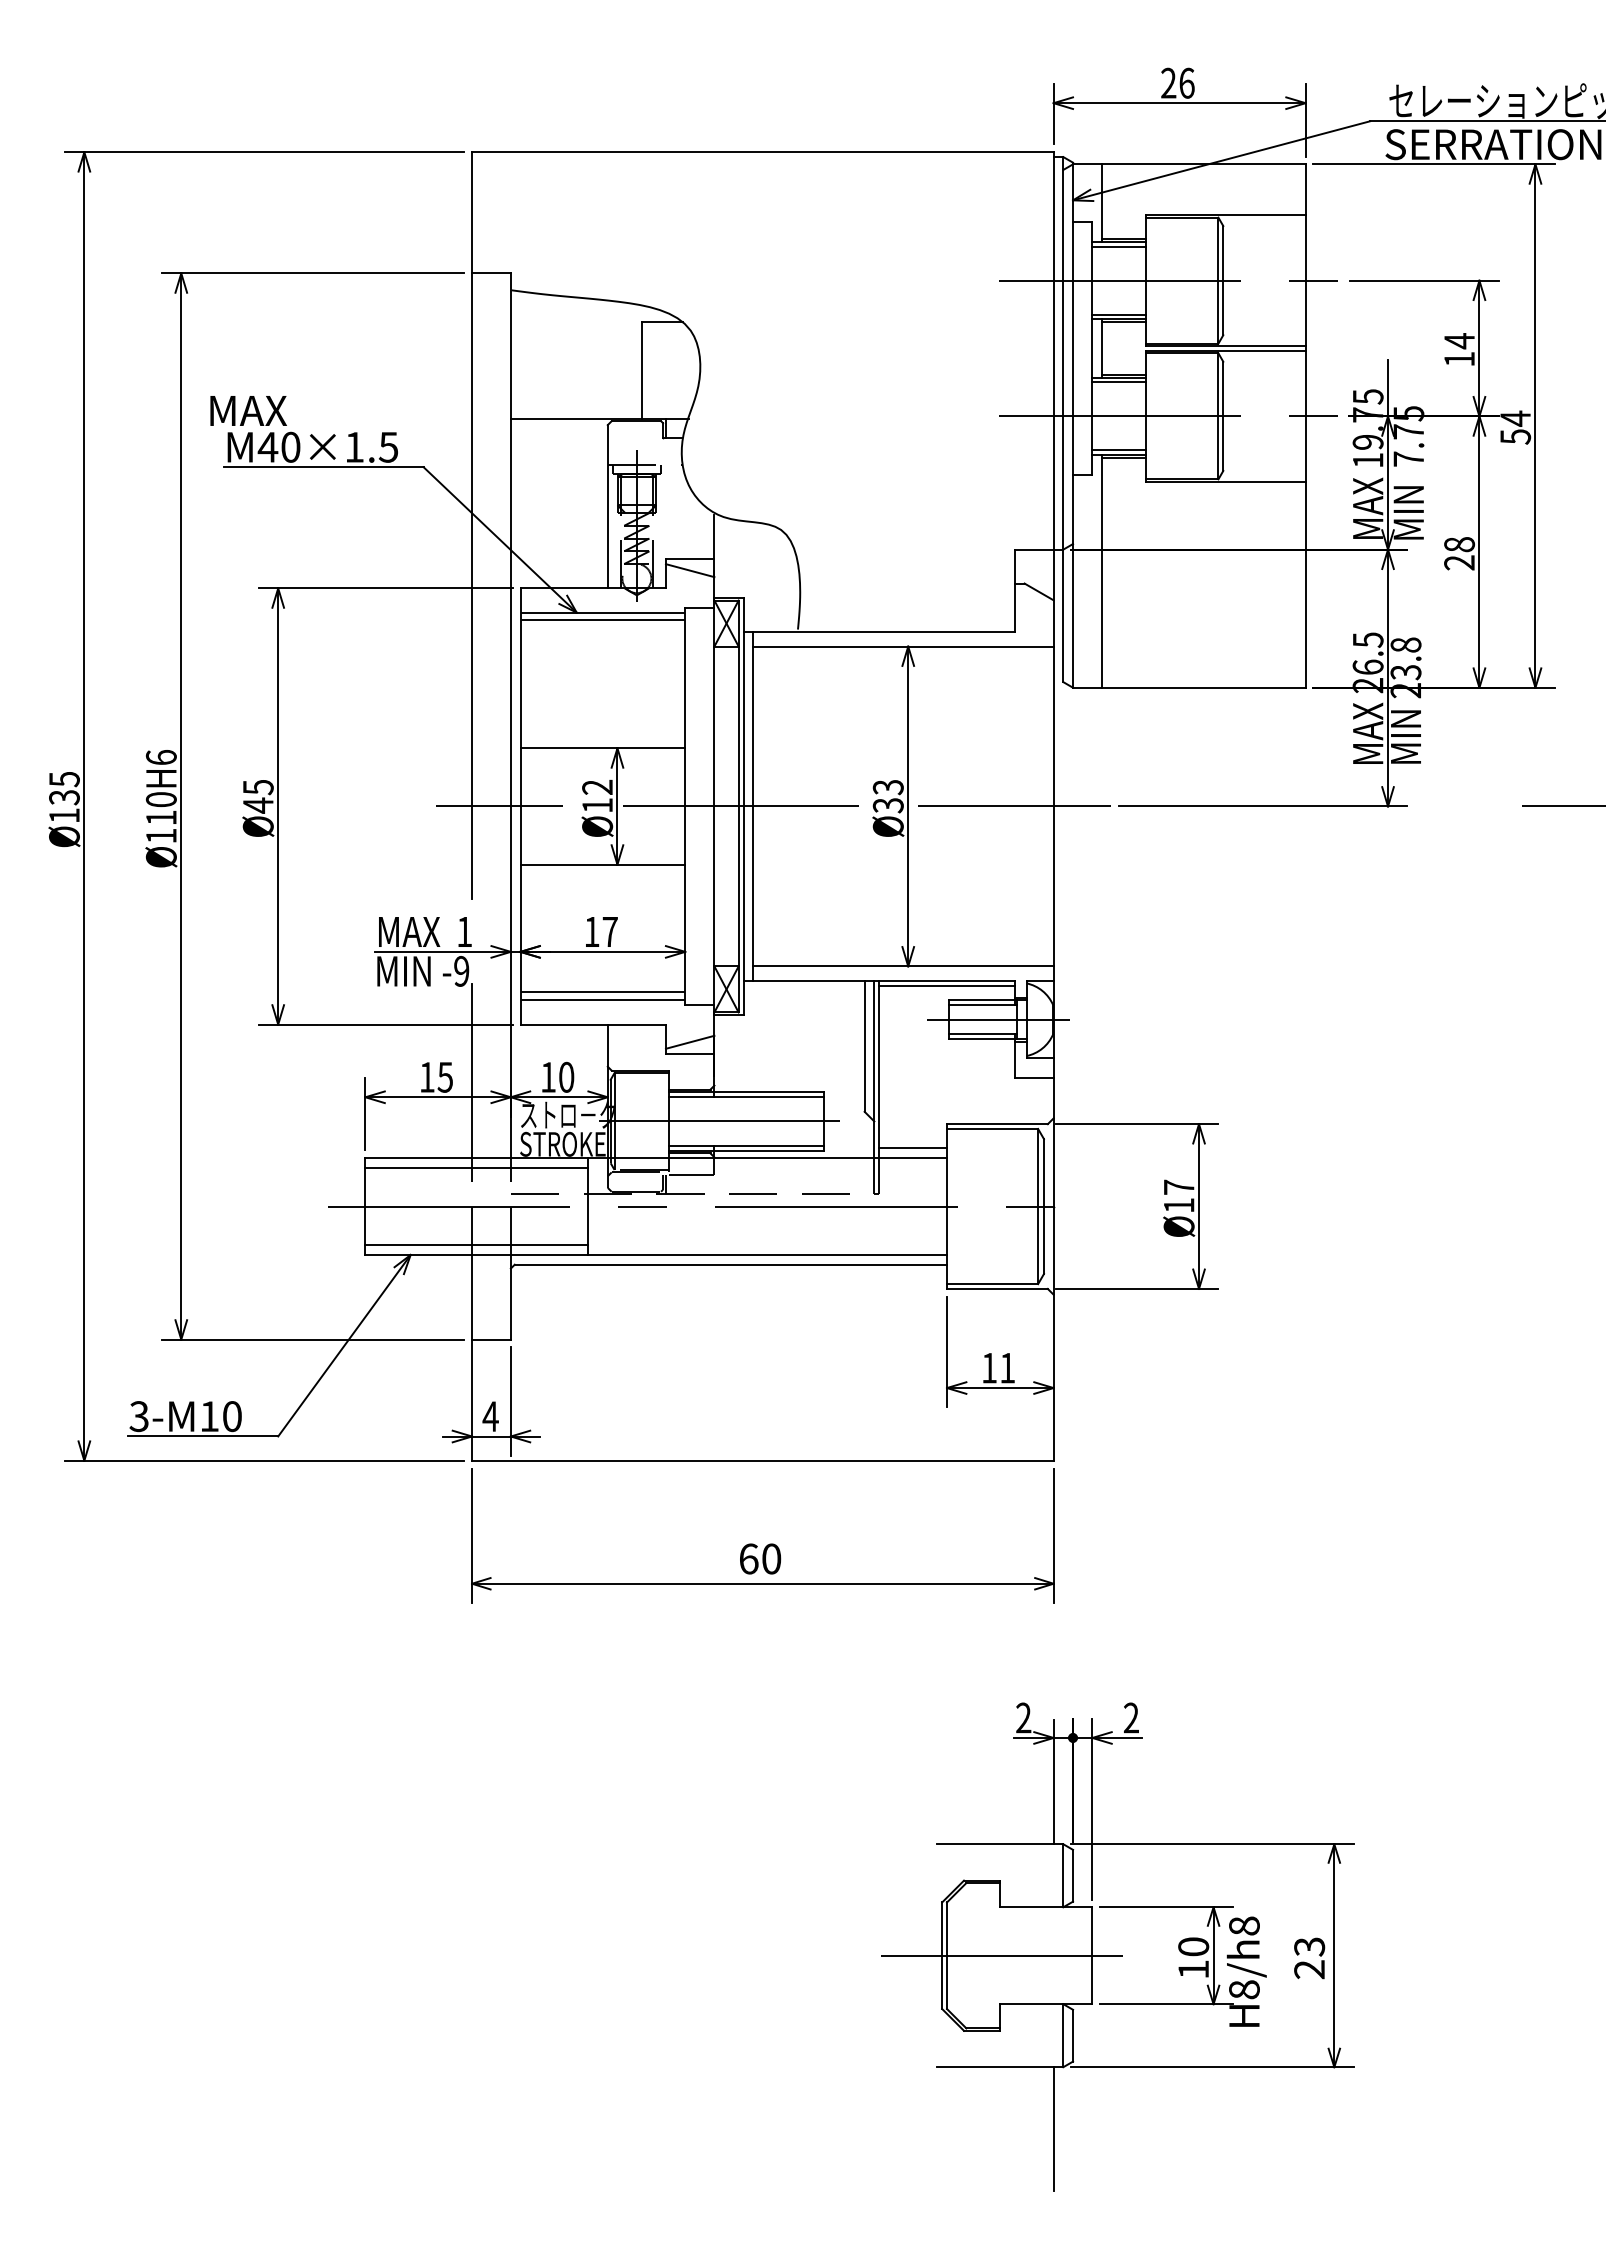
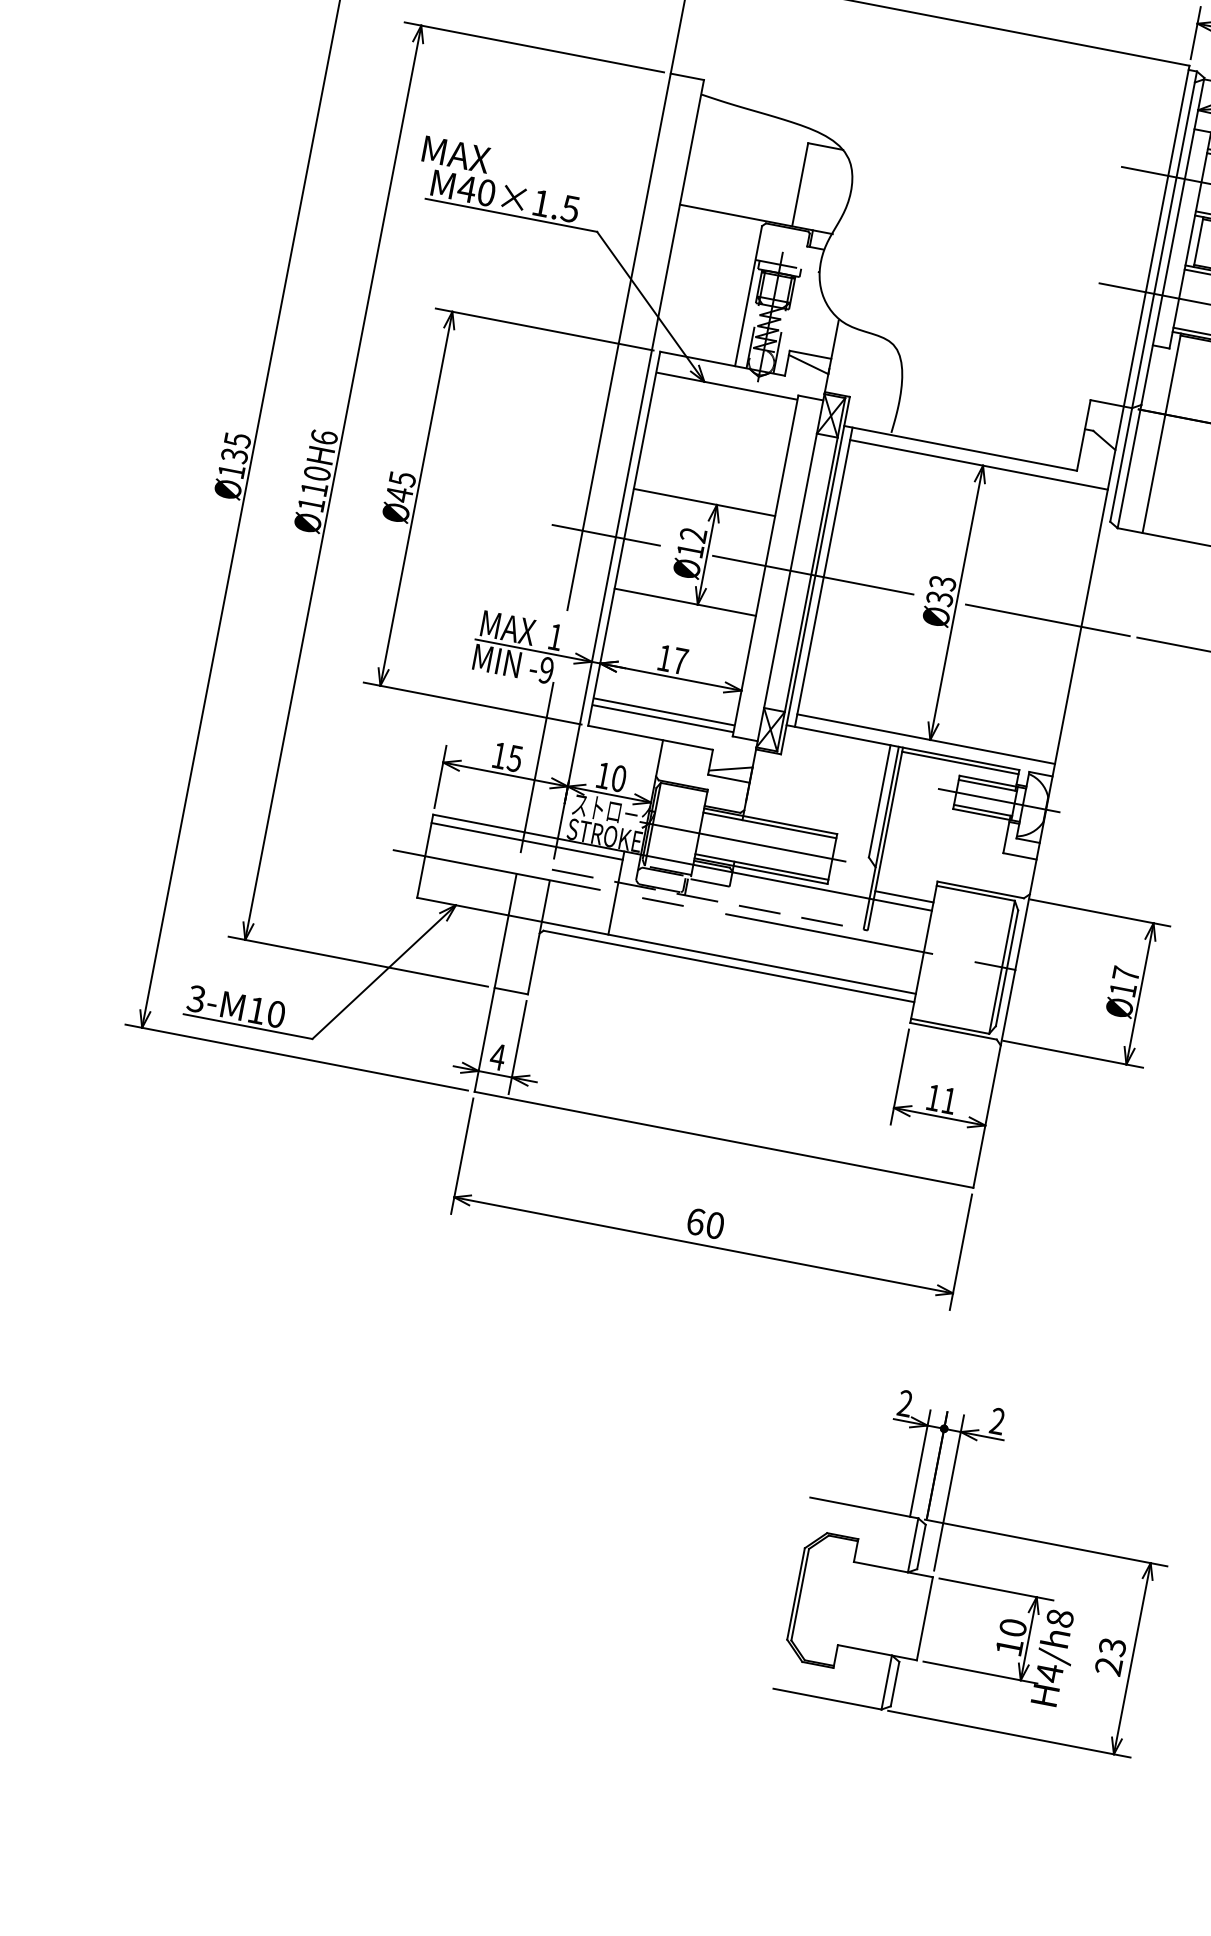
line: (602, 620) -> (725, 392), removed
line: (476, 1245) -> (513, 907), removed
line: (1015, 1955) -> (858, 1605), removed
text: (1244, 1989) -> (1049, 1672), H8/h8 -> H4/h8
line: (1053, 2129) -> (862, 1761), removed

